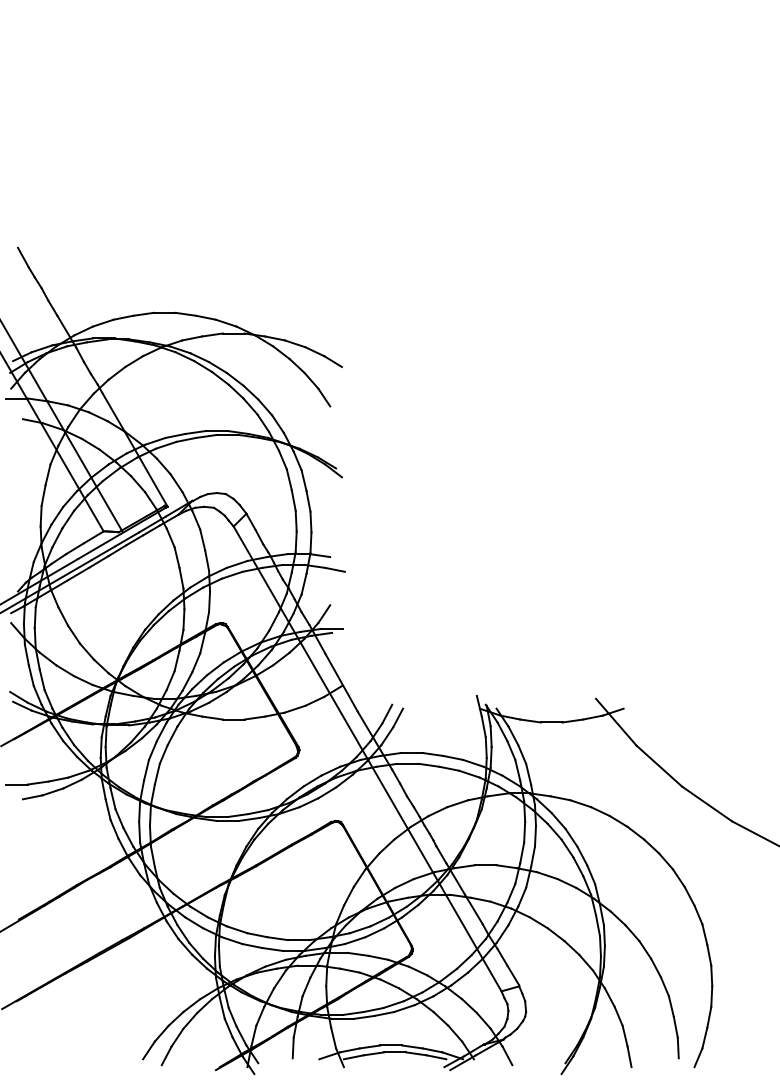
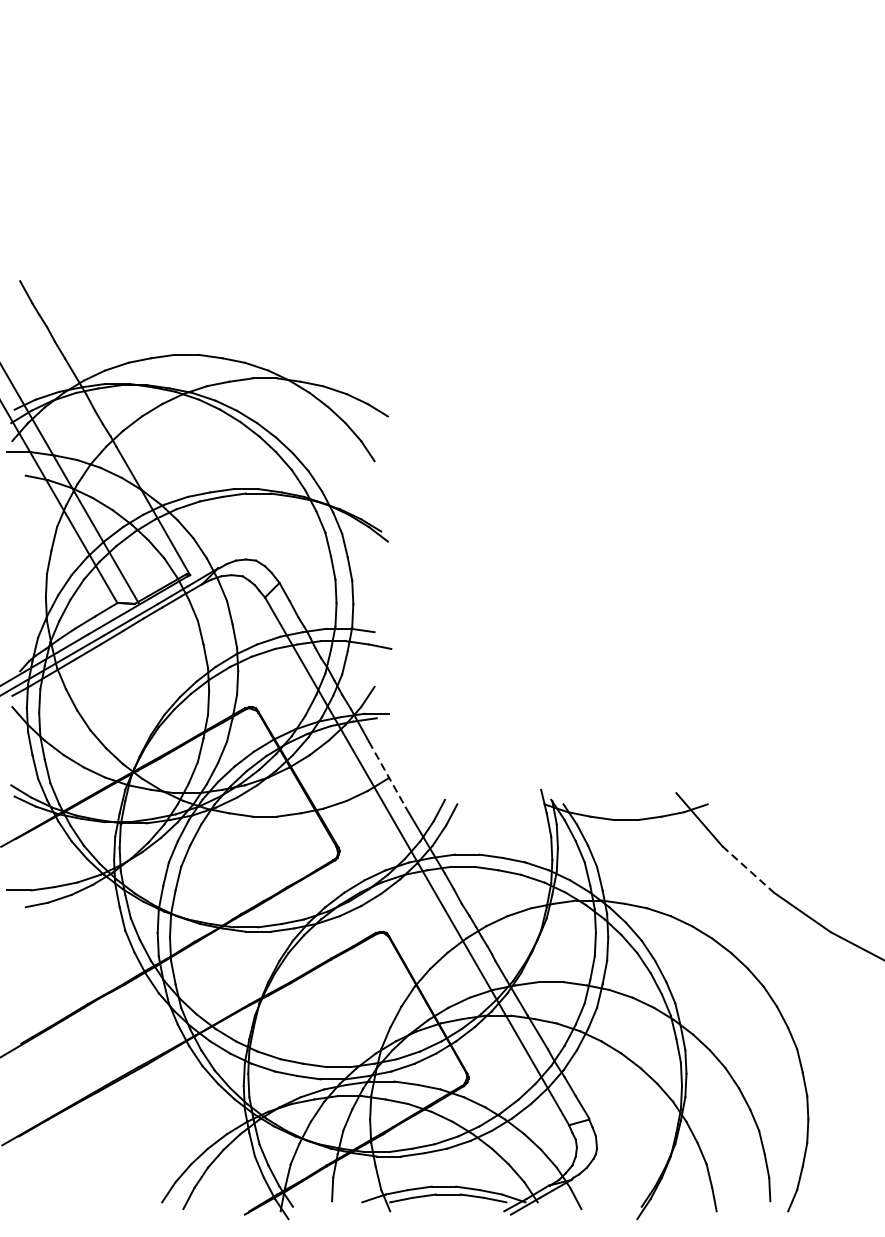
line: (341, 683) -> (387, 775), solid -> dashed
line: (659, 766) -> (748, 869), solid -> dashed

